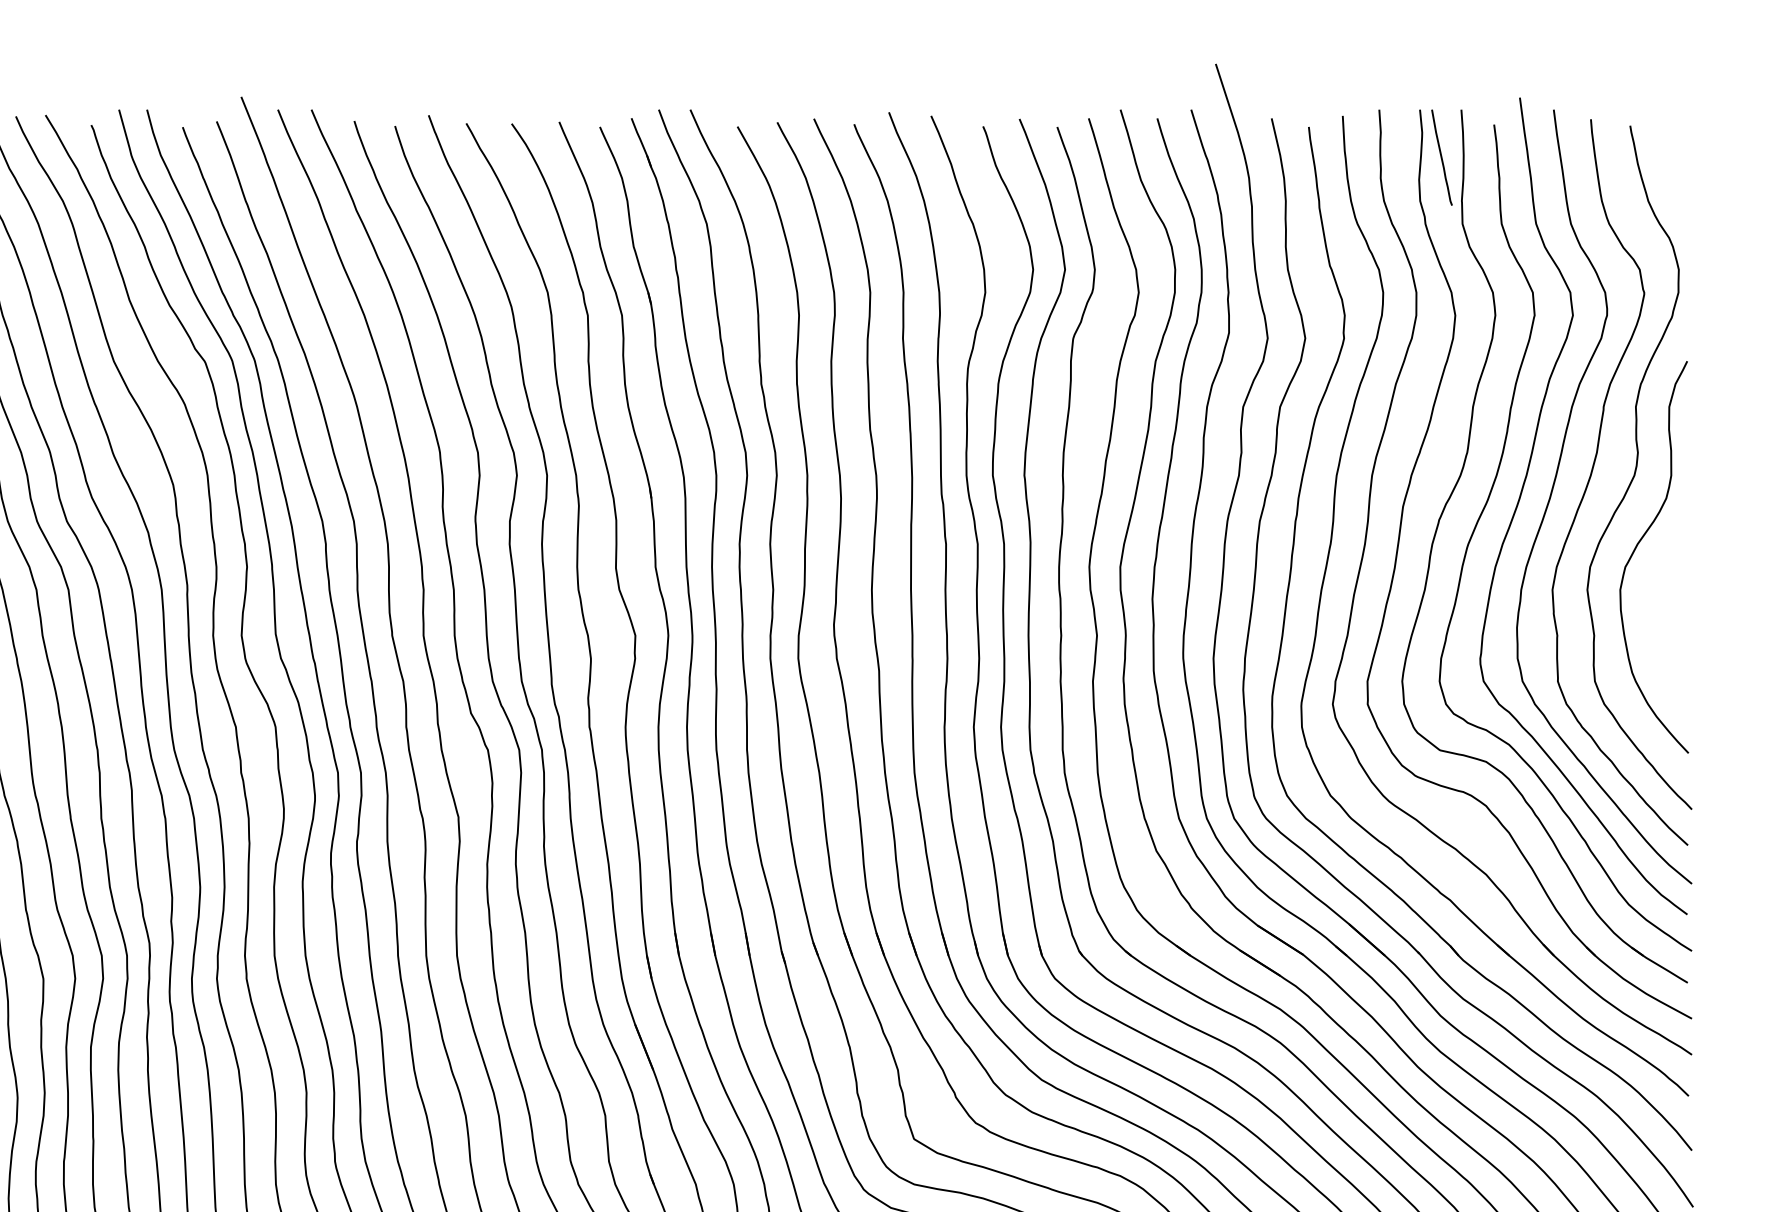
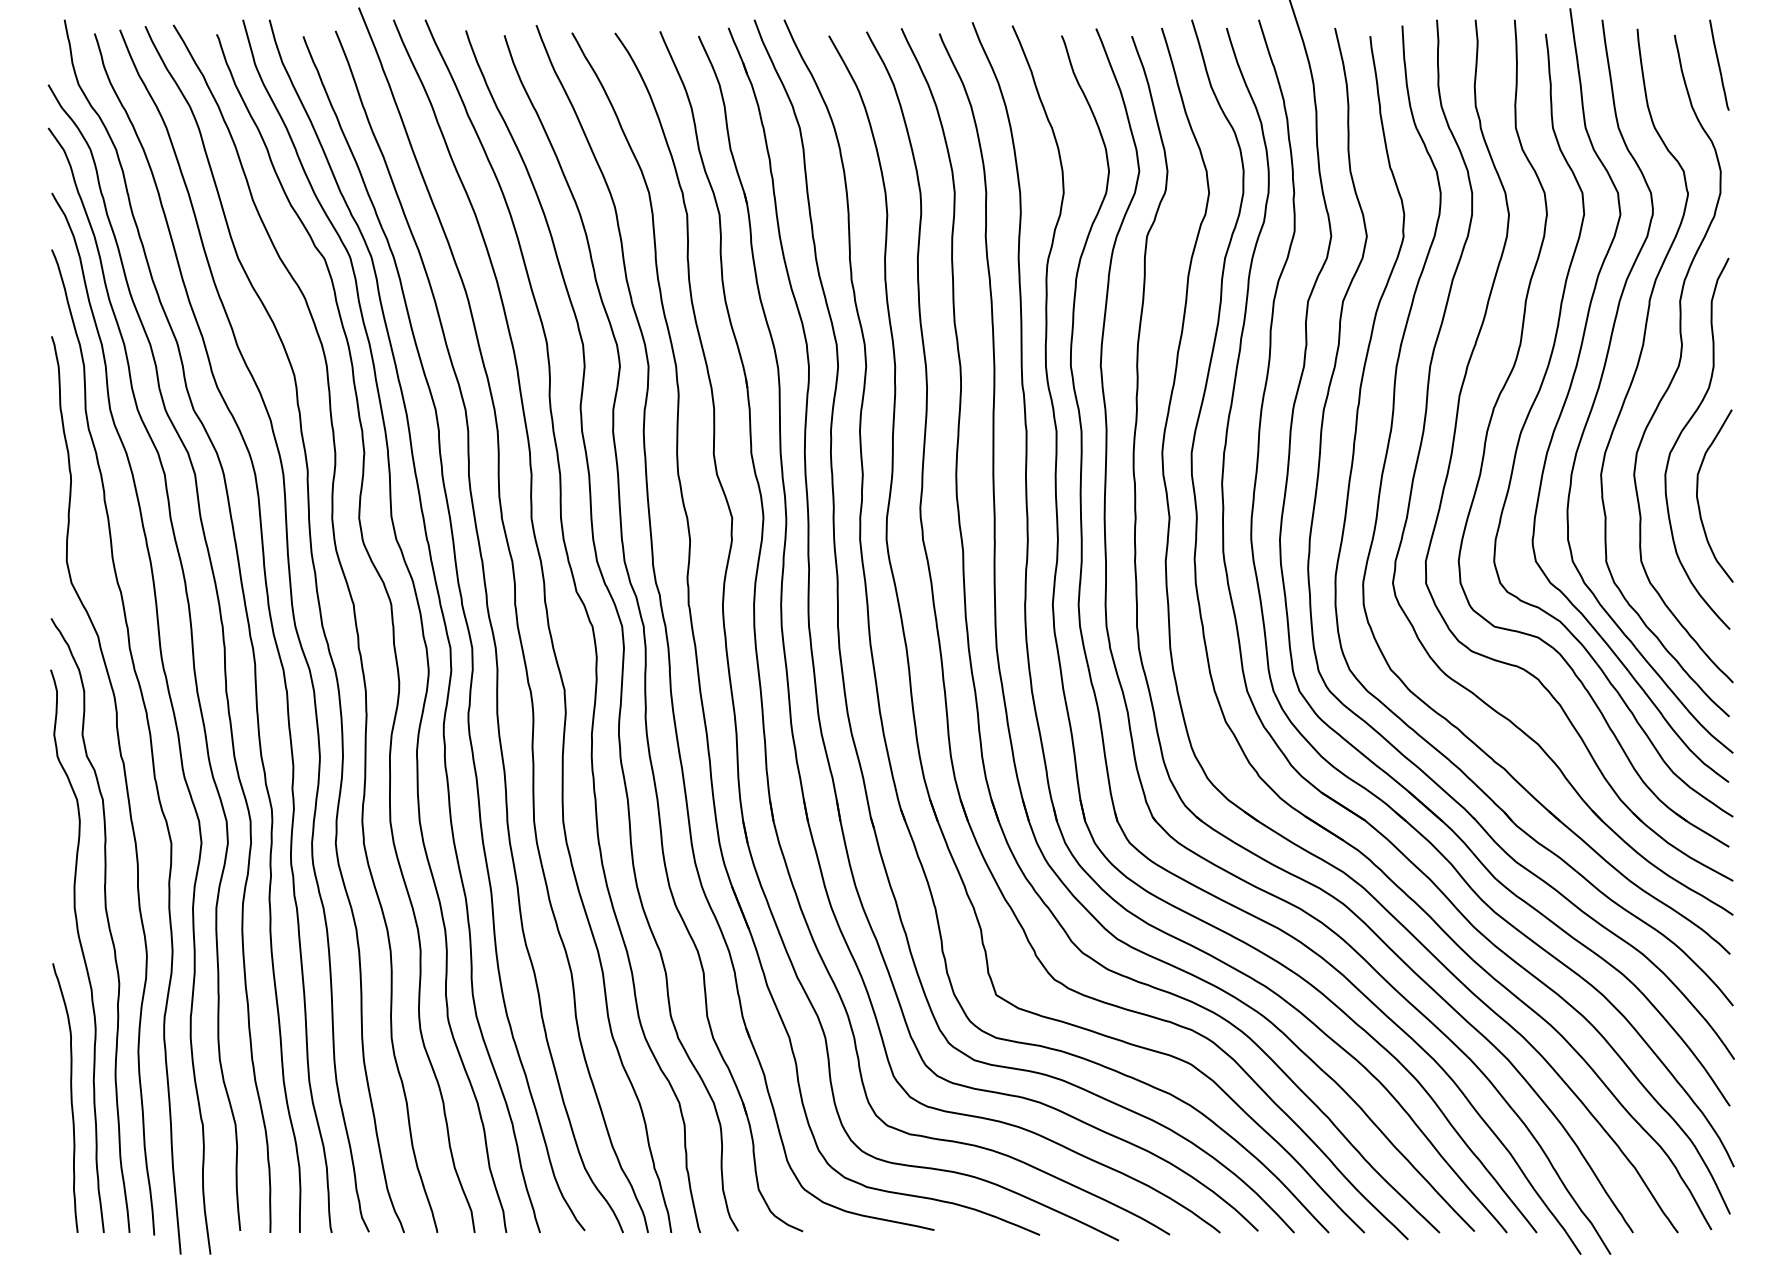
line: (1442, 156) -> (1719, 64), moved
curve: (1655, 615) -> (1698, 498), added

